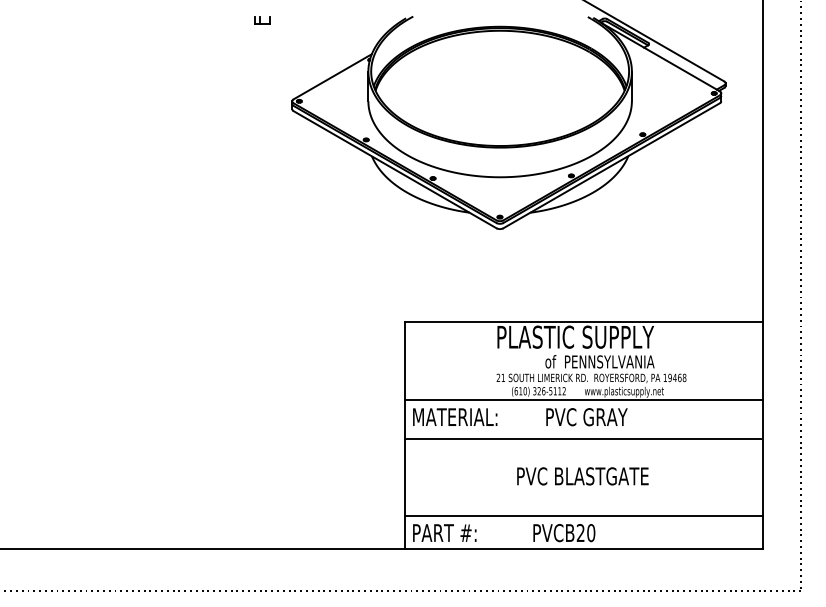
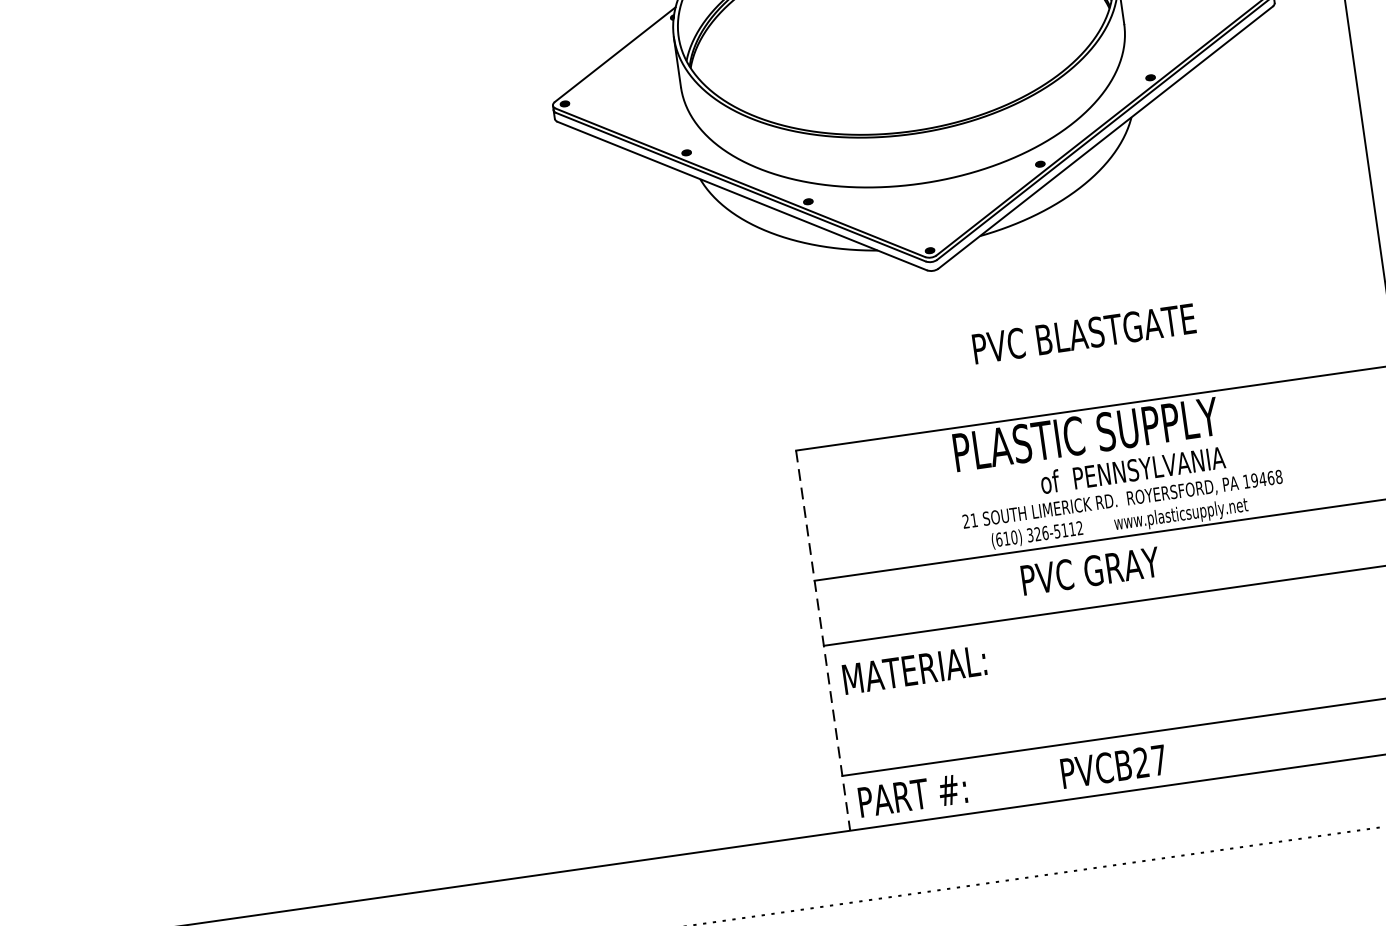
text: (455, 416) -> (914, 668), moved
text: (586, 417) -> (1089, 571), moved
line: (405, 436) -> (823, 642), solid -> dashed
text: (582, 476) -> (1083, 334), moved
text: (591, 533) -> (1159, 760), PVCB20 -> PVCB27

